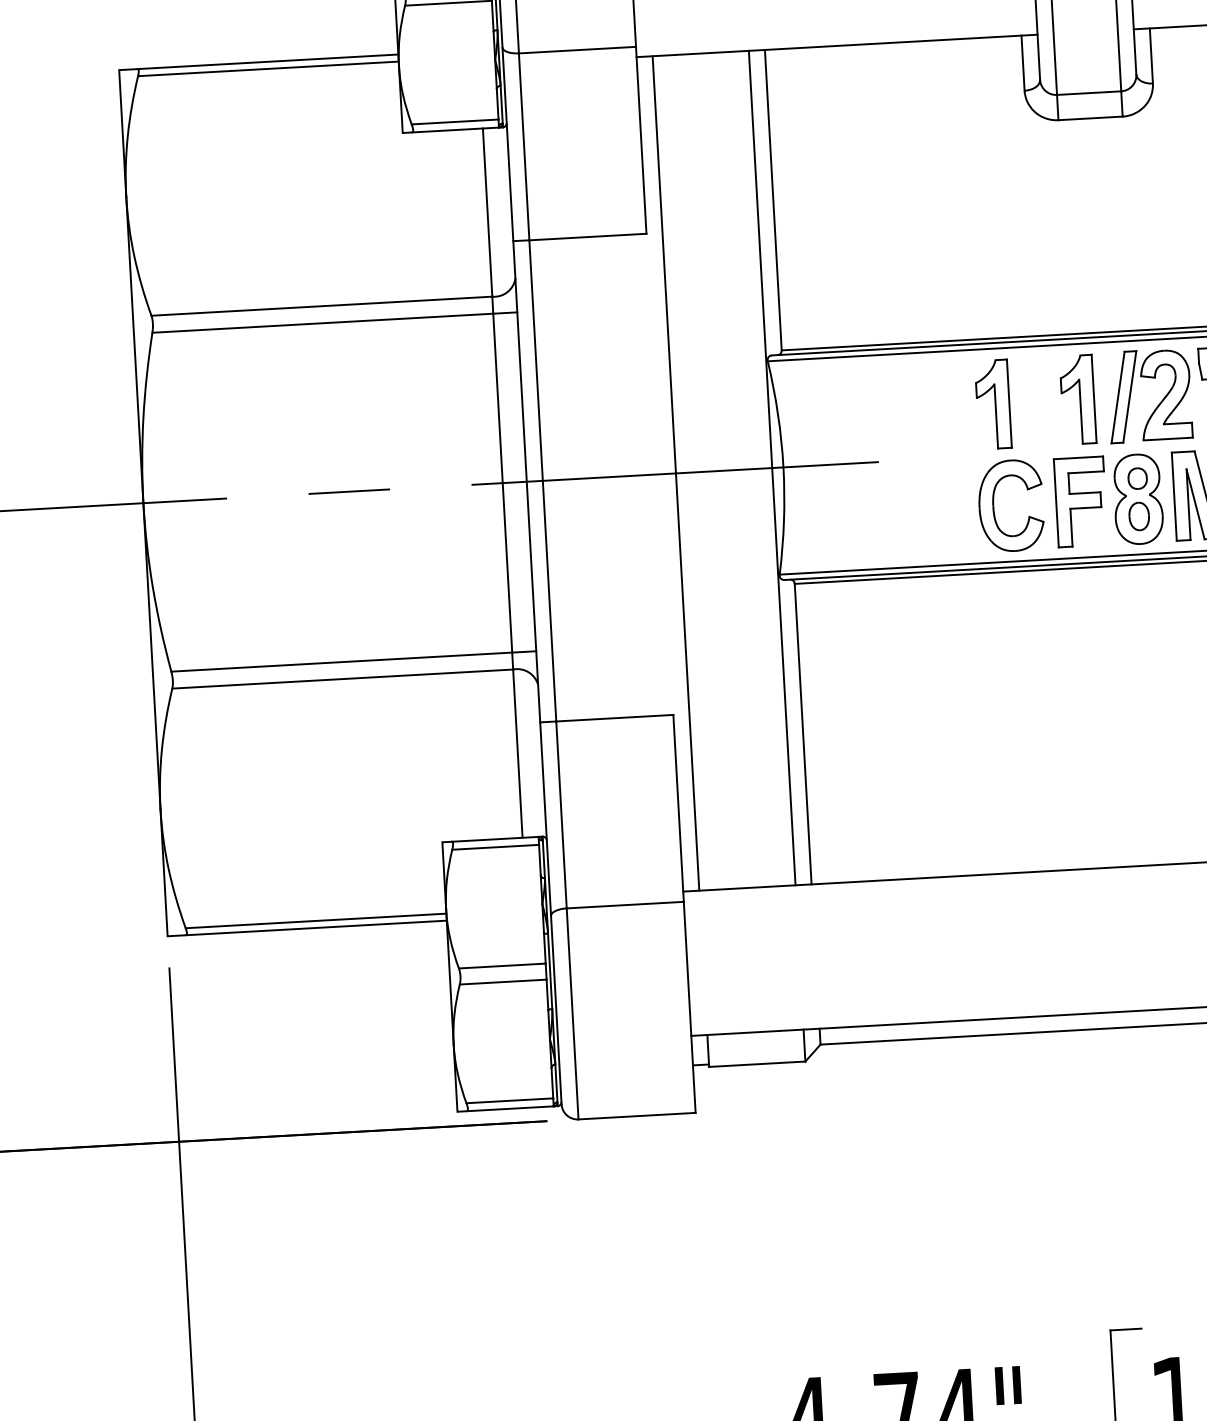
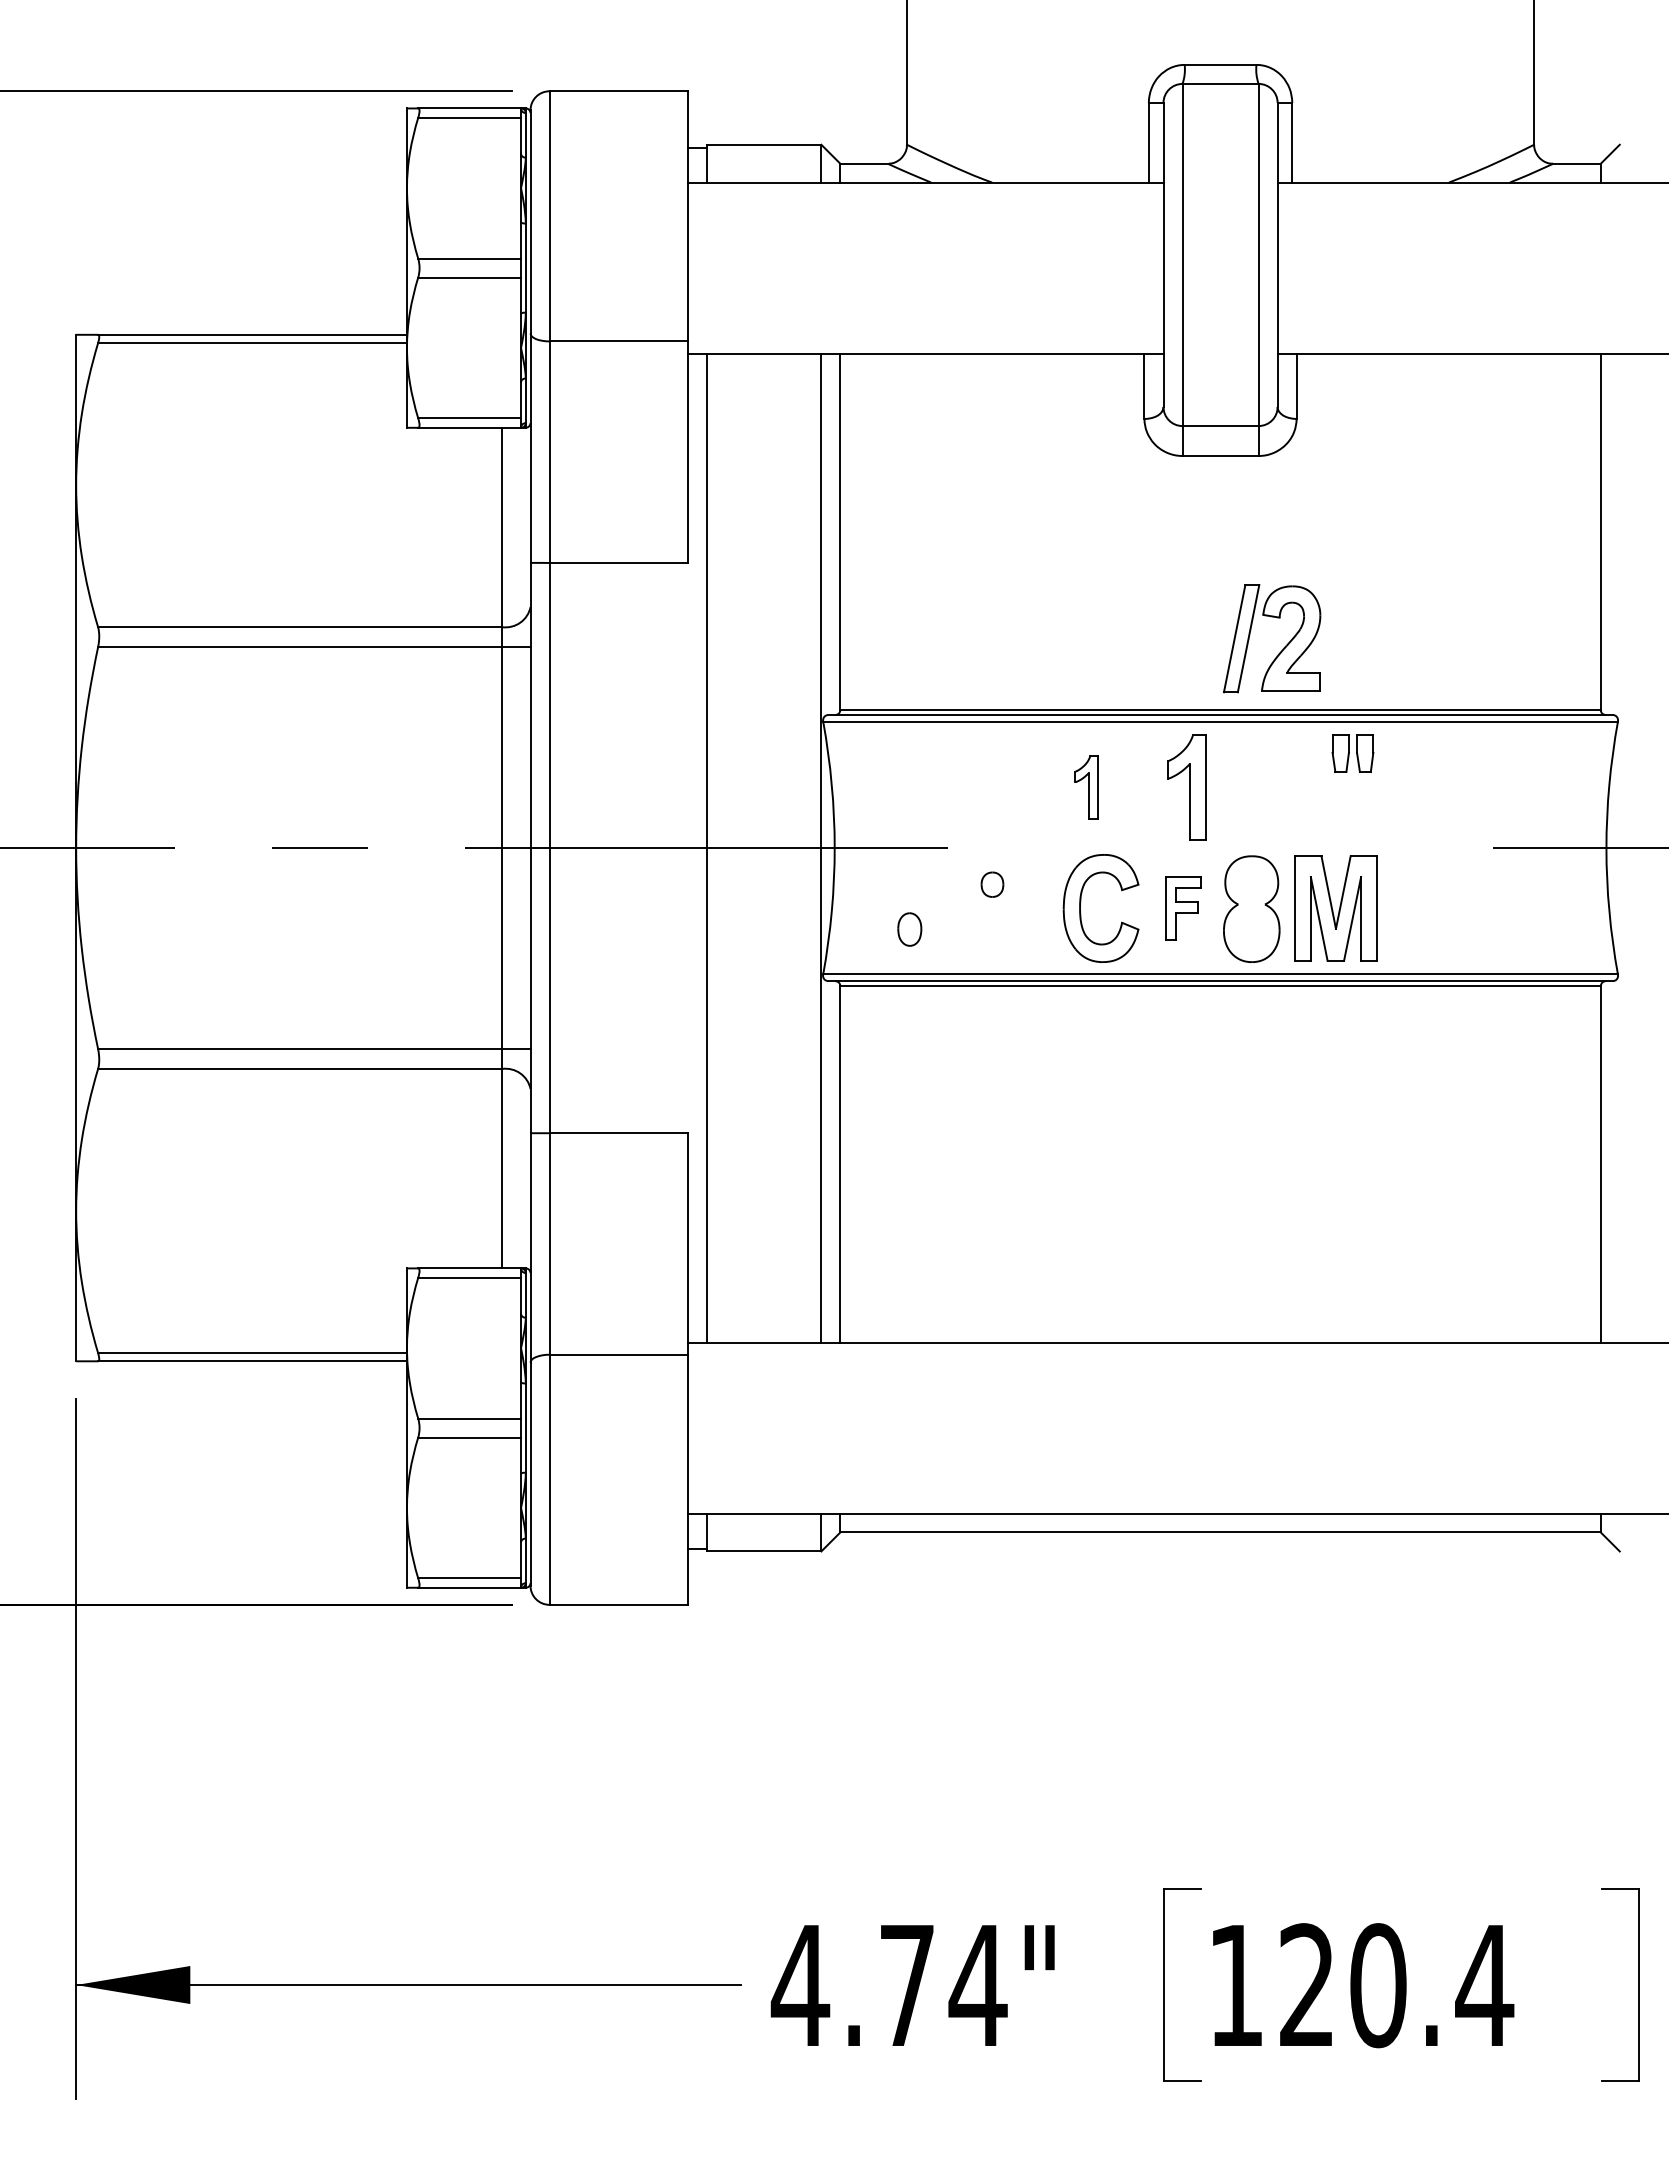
part: (1159, 402) -> (1283, 647), moved
part: (993, 404) -> (1086, 787), size x0.6
part: (1137, 478) -> (992, 884), moved
part: (1080, 501) -> (1183, 908), size x0.6
part: (1138, 516) -> (909, 929), moved

